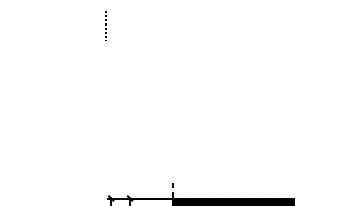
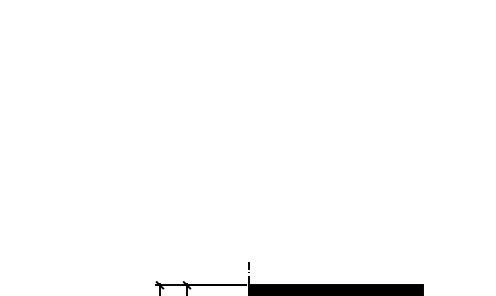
line: (106, 25) -> (153, 36), removed

